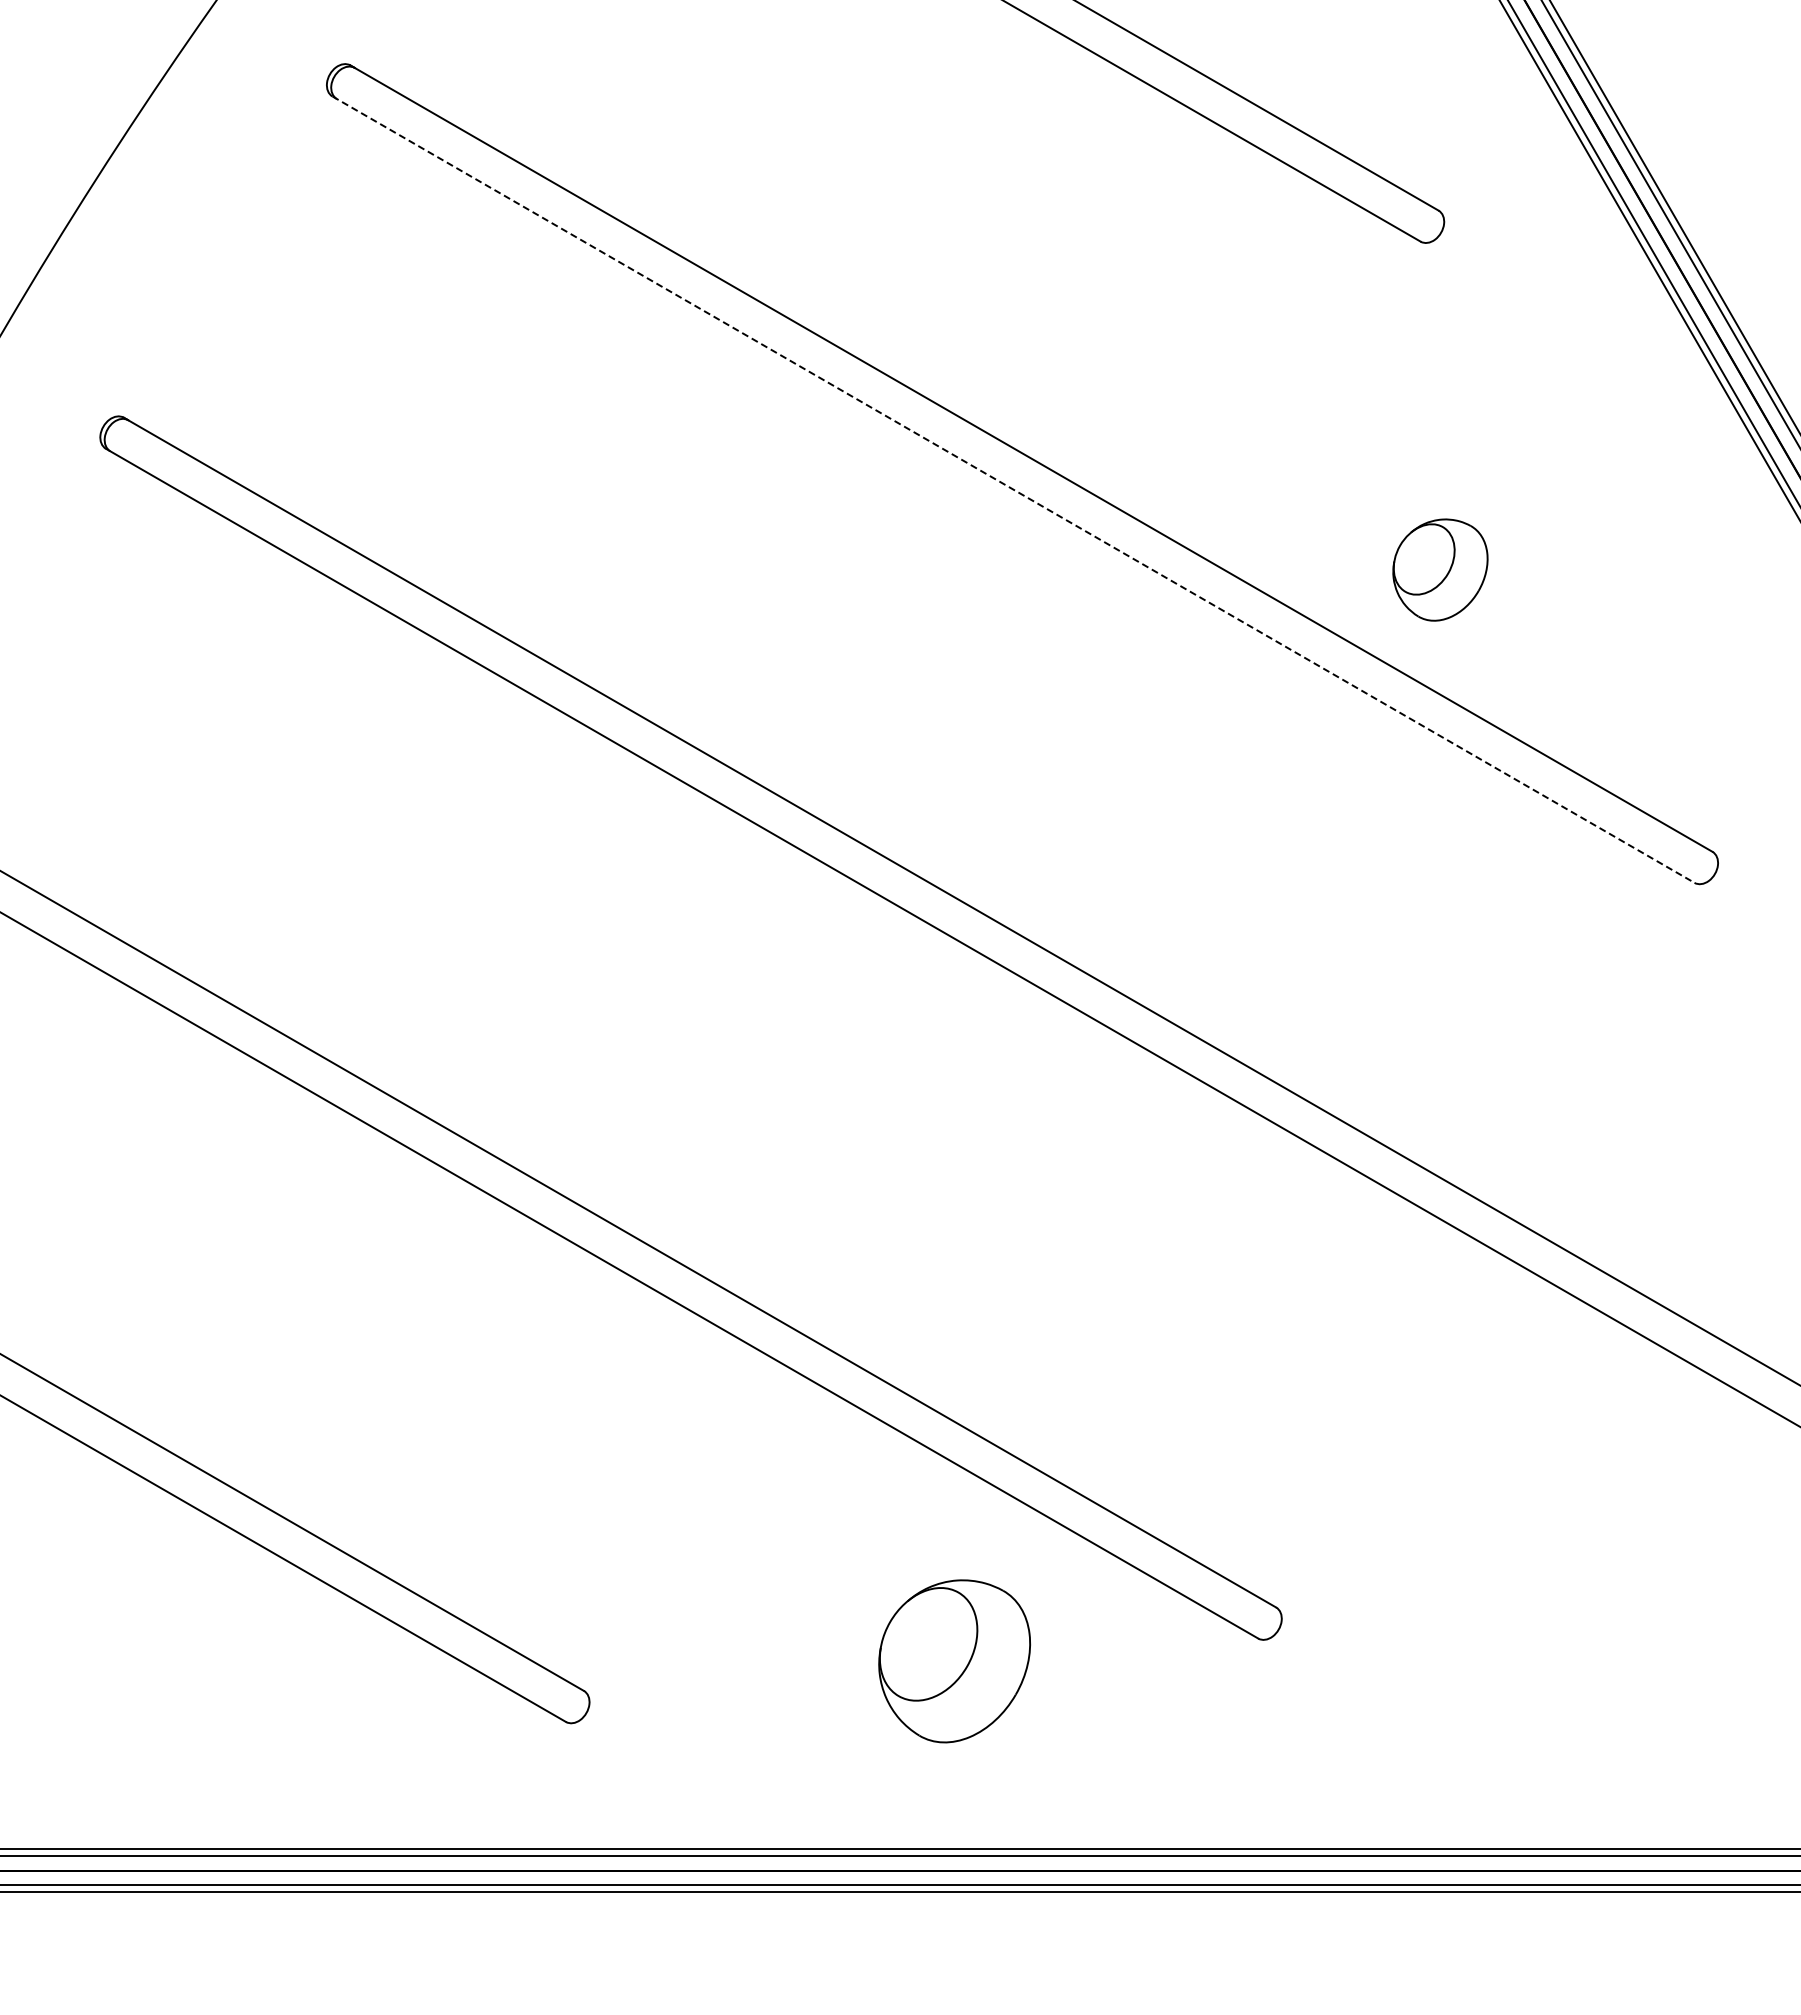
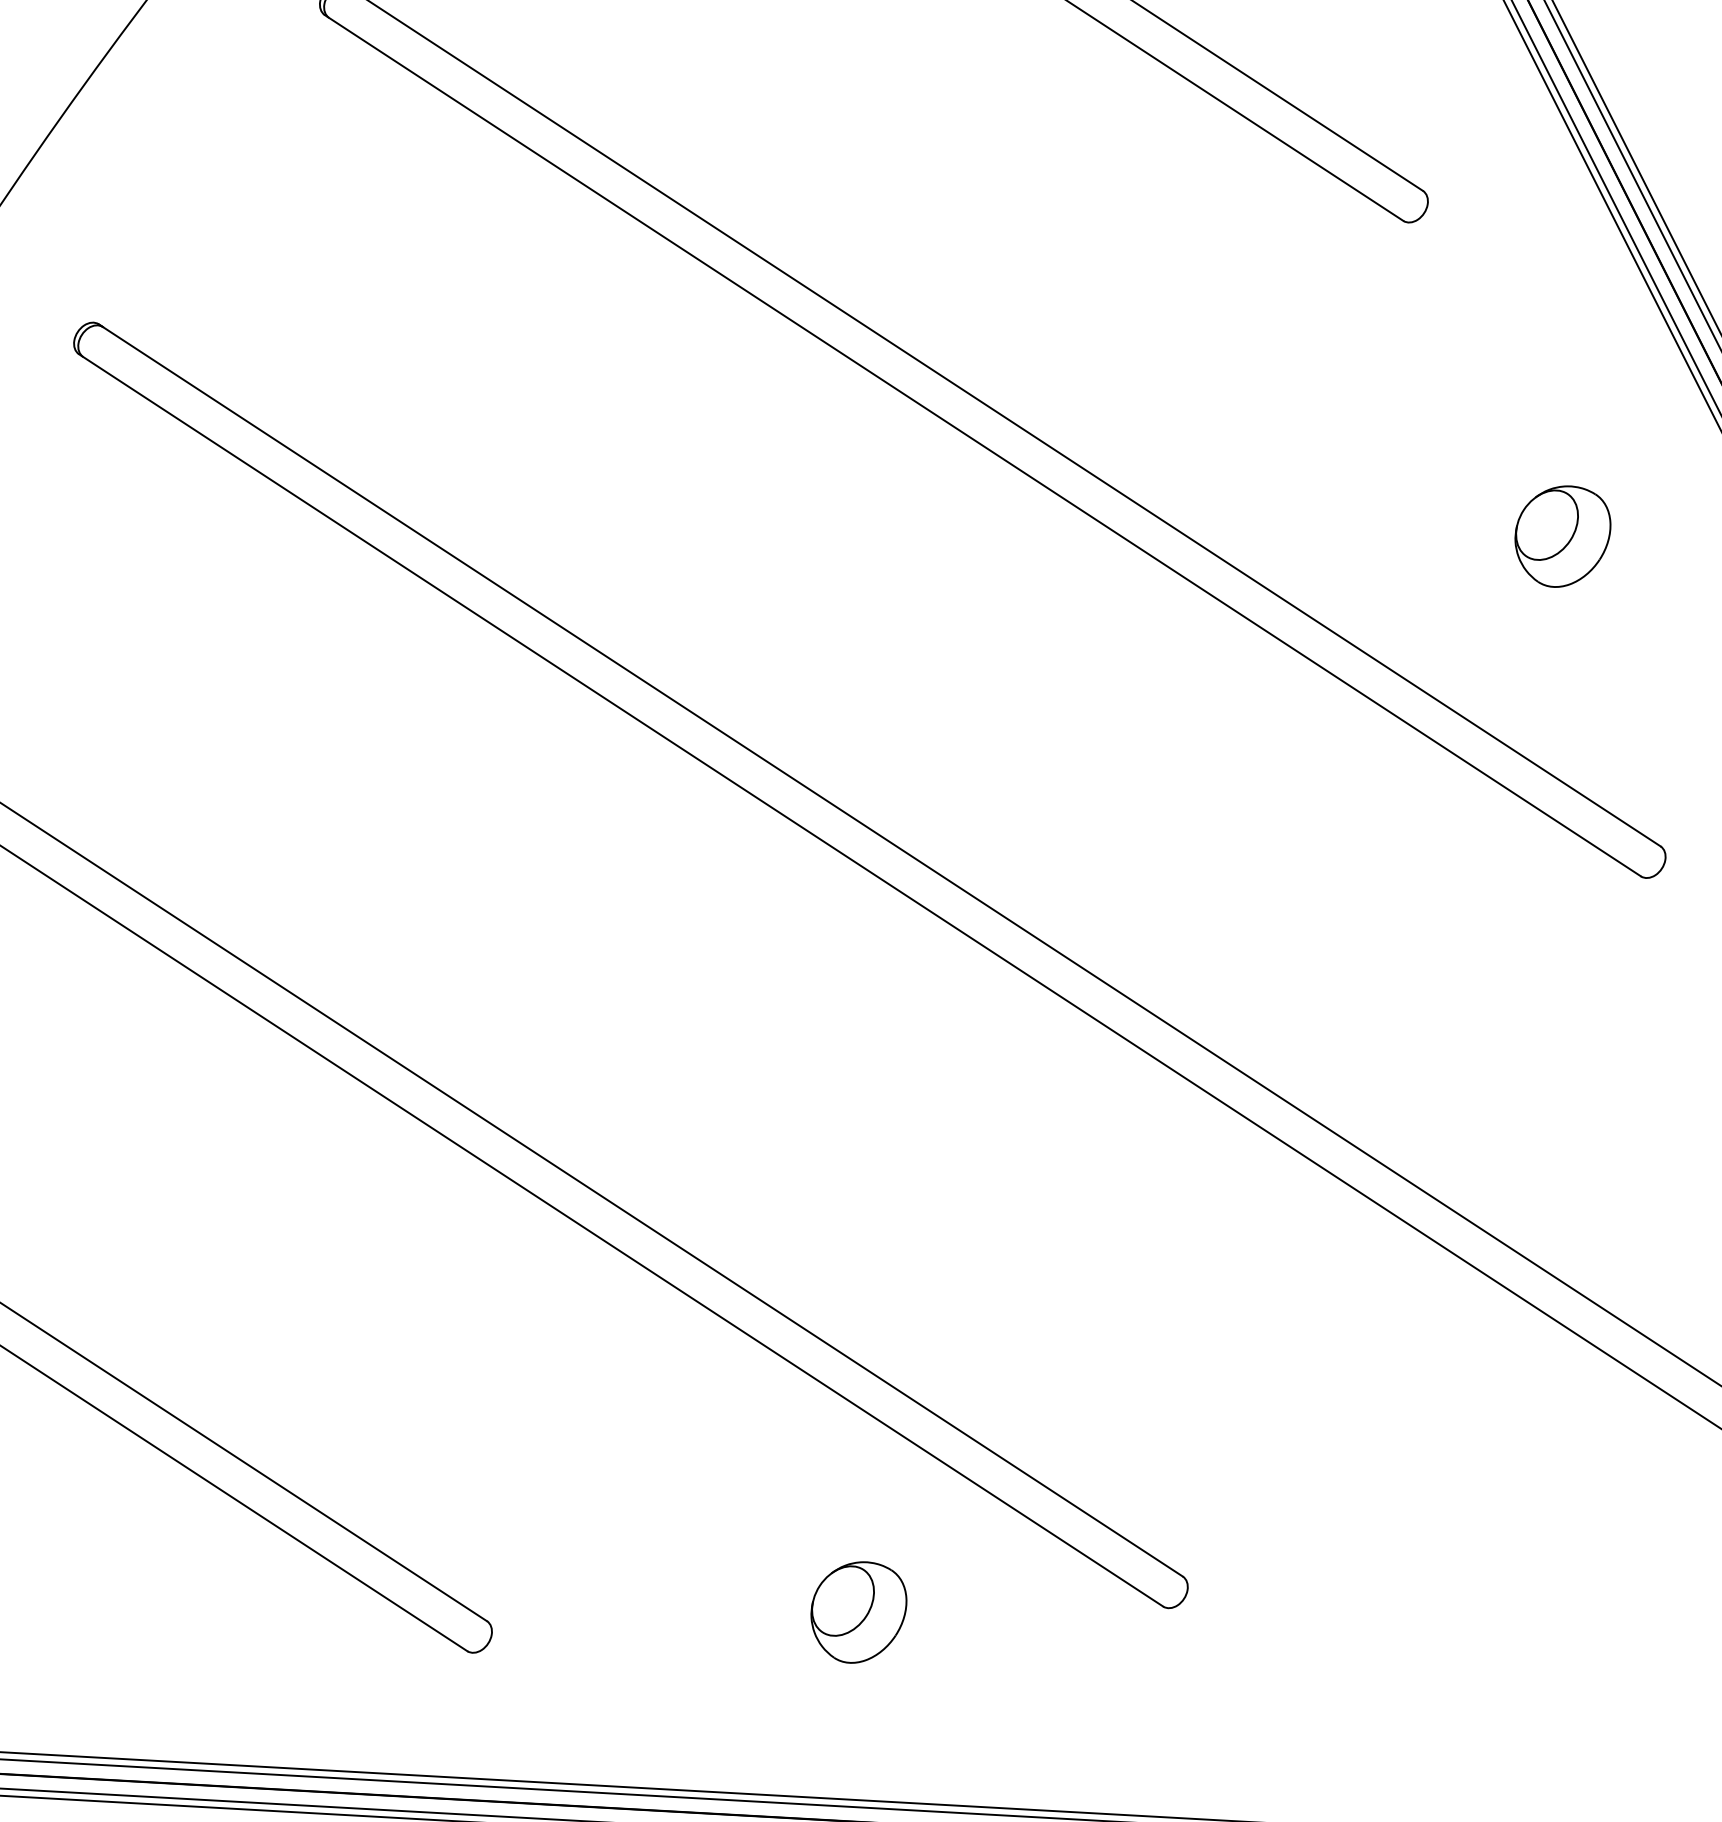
line: (1013, 489) -> (982, 445), dashed -> solid
part: (1440, 569) -> (1562, 536), moved
part: (954, 1661) -> (858, 1612), size x0.62

